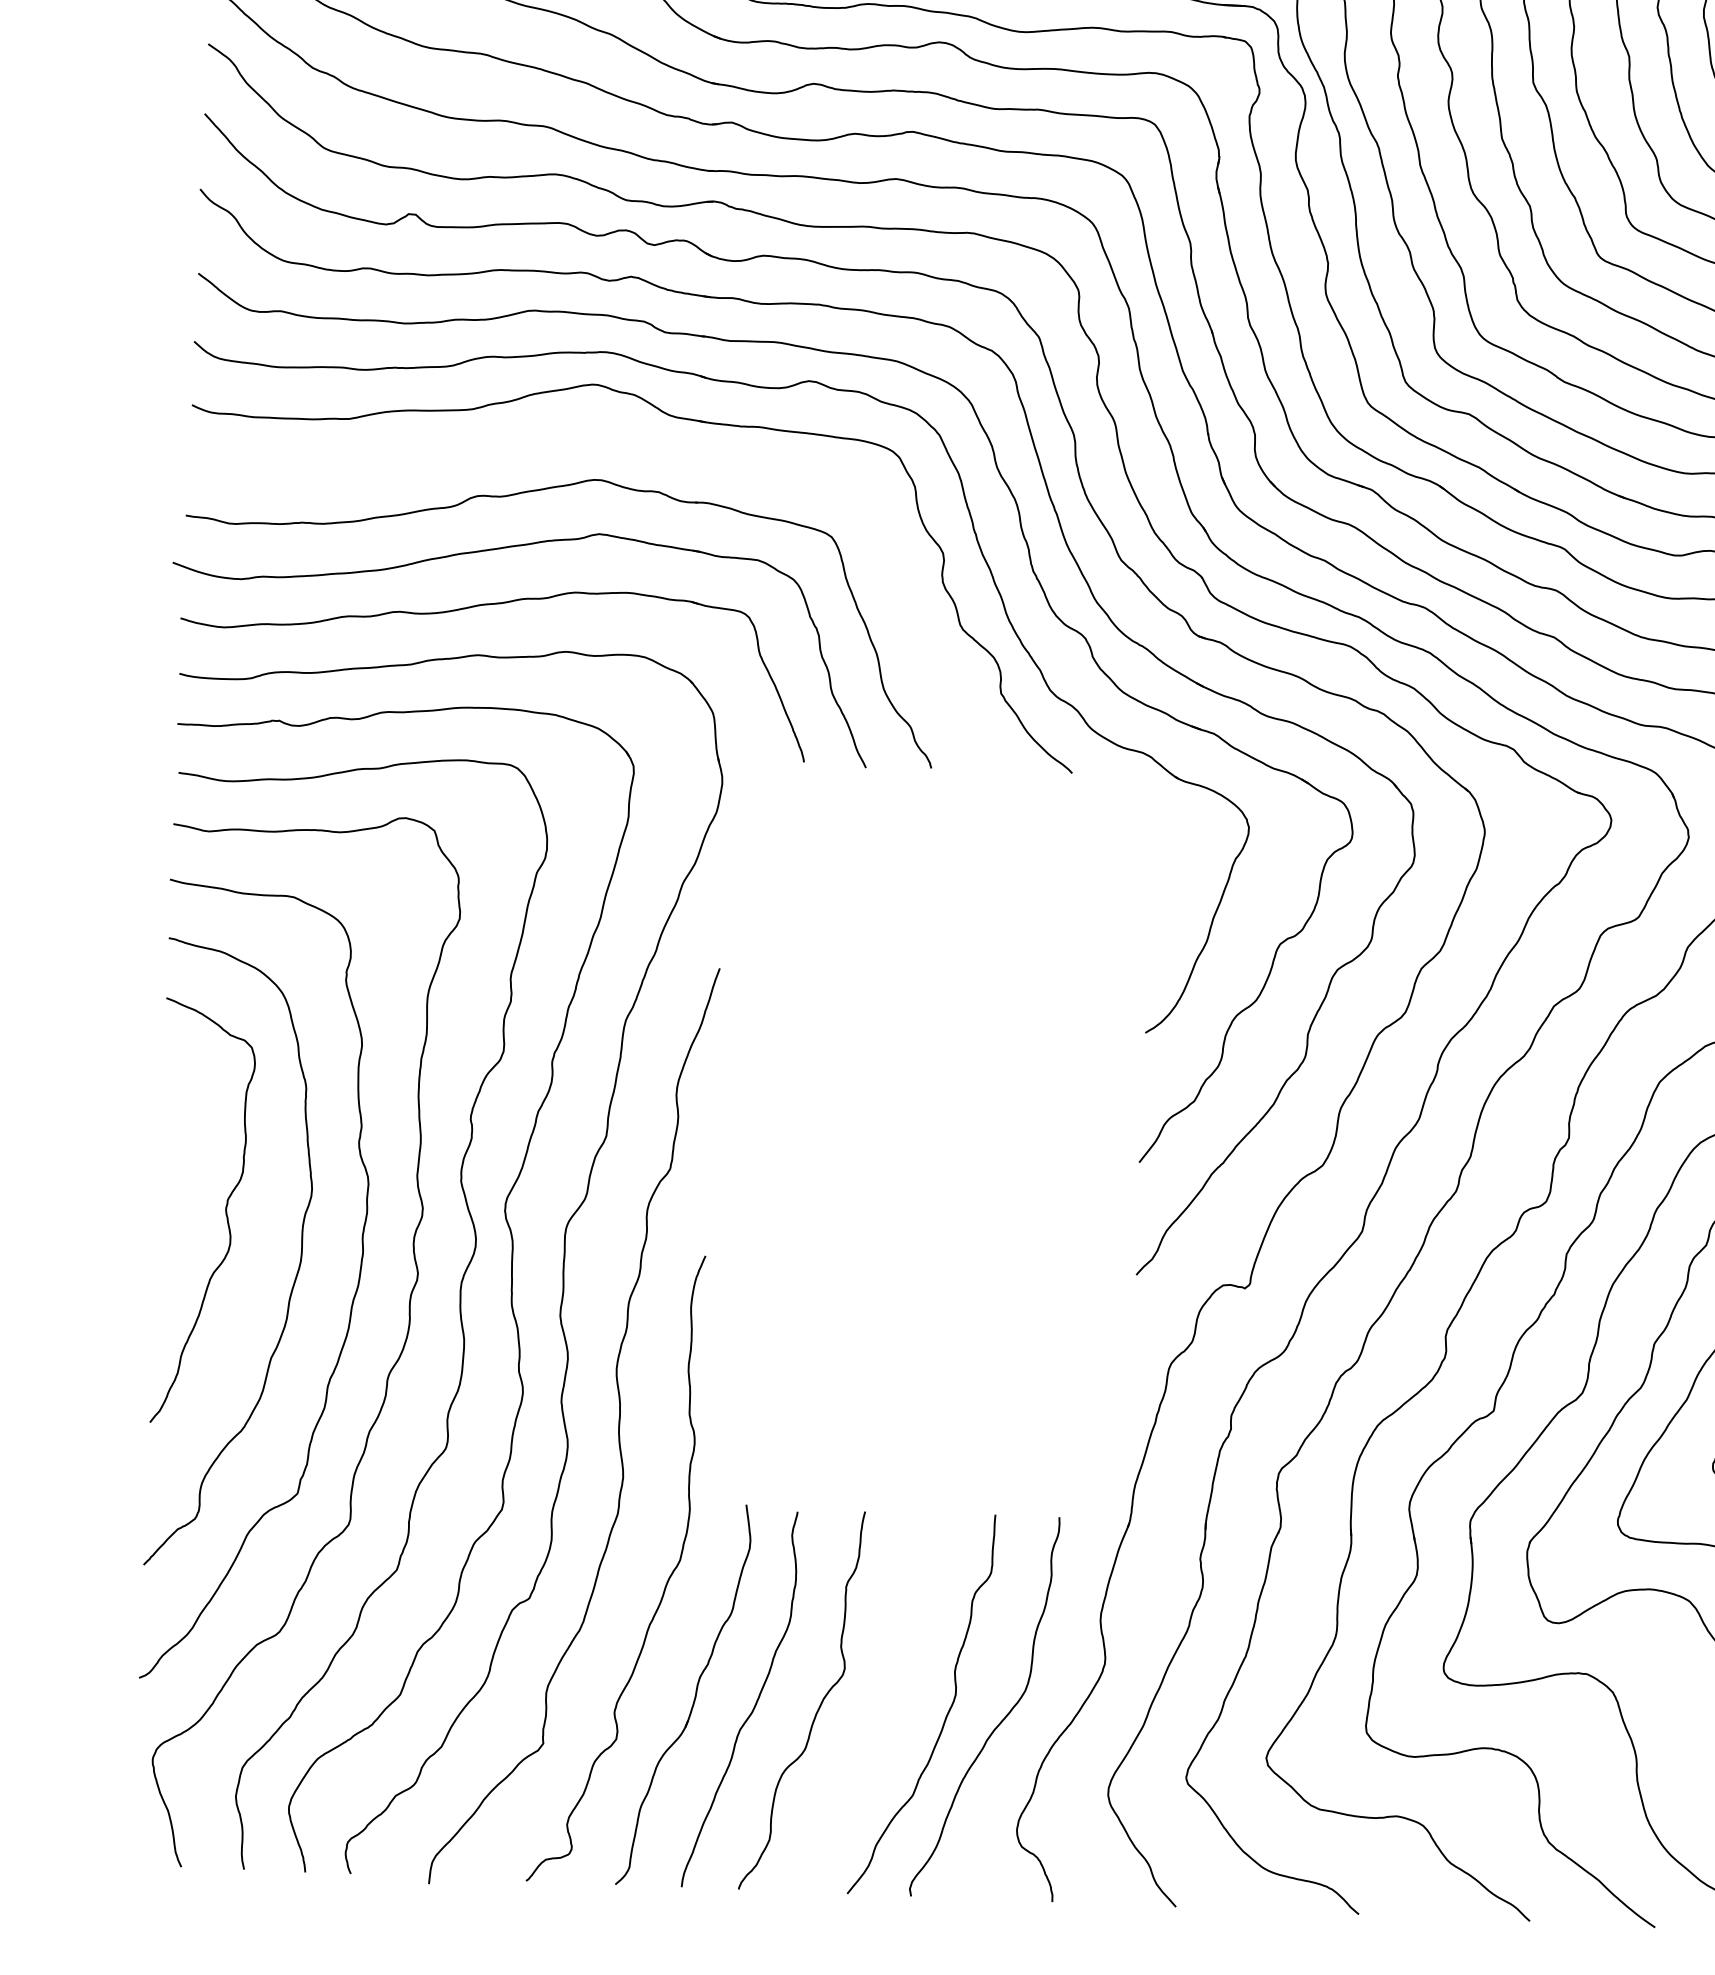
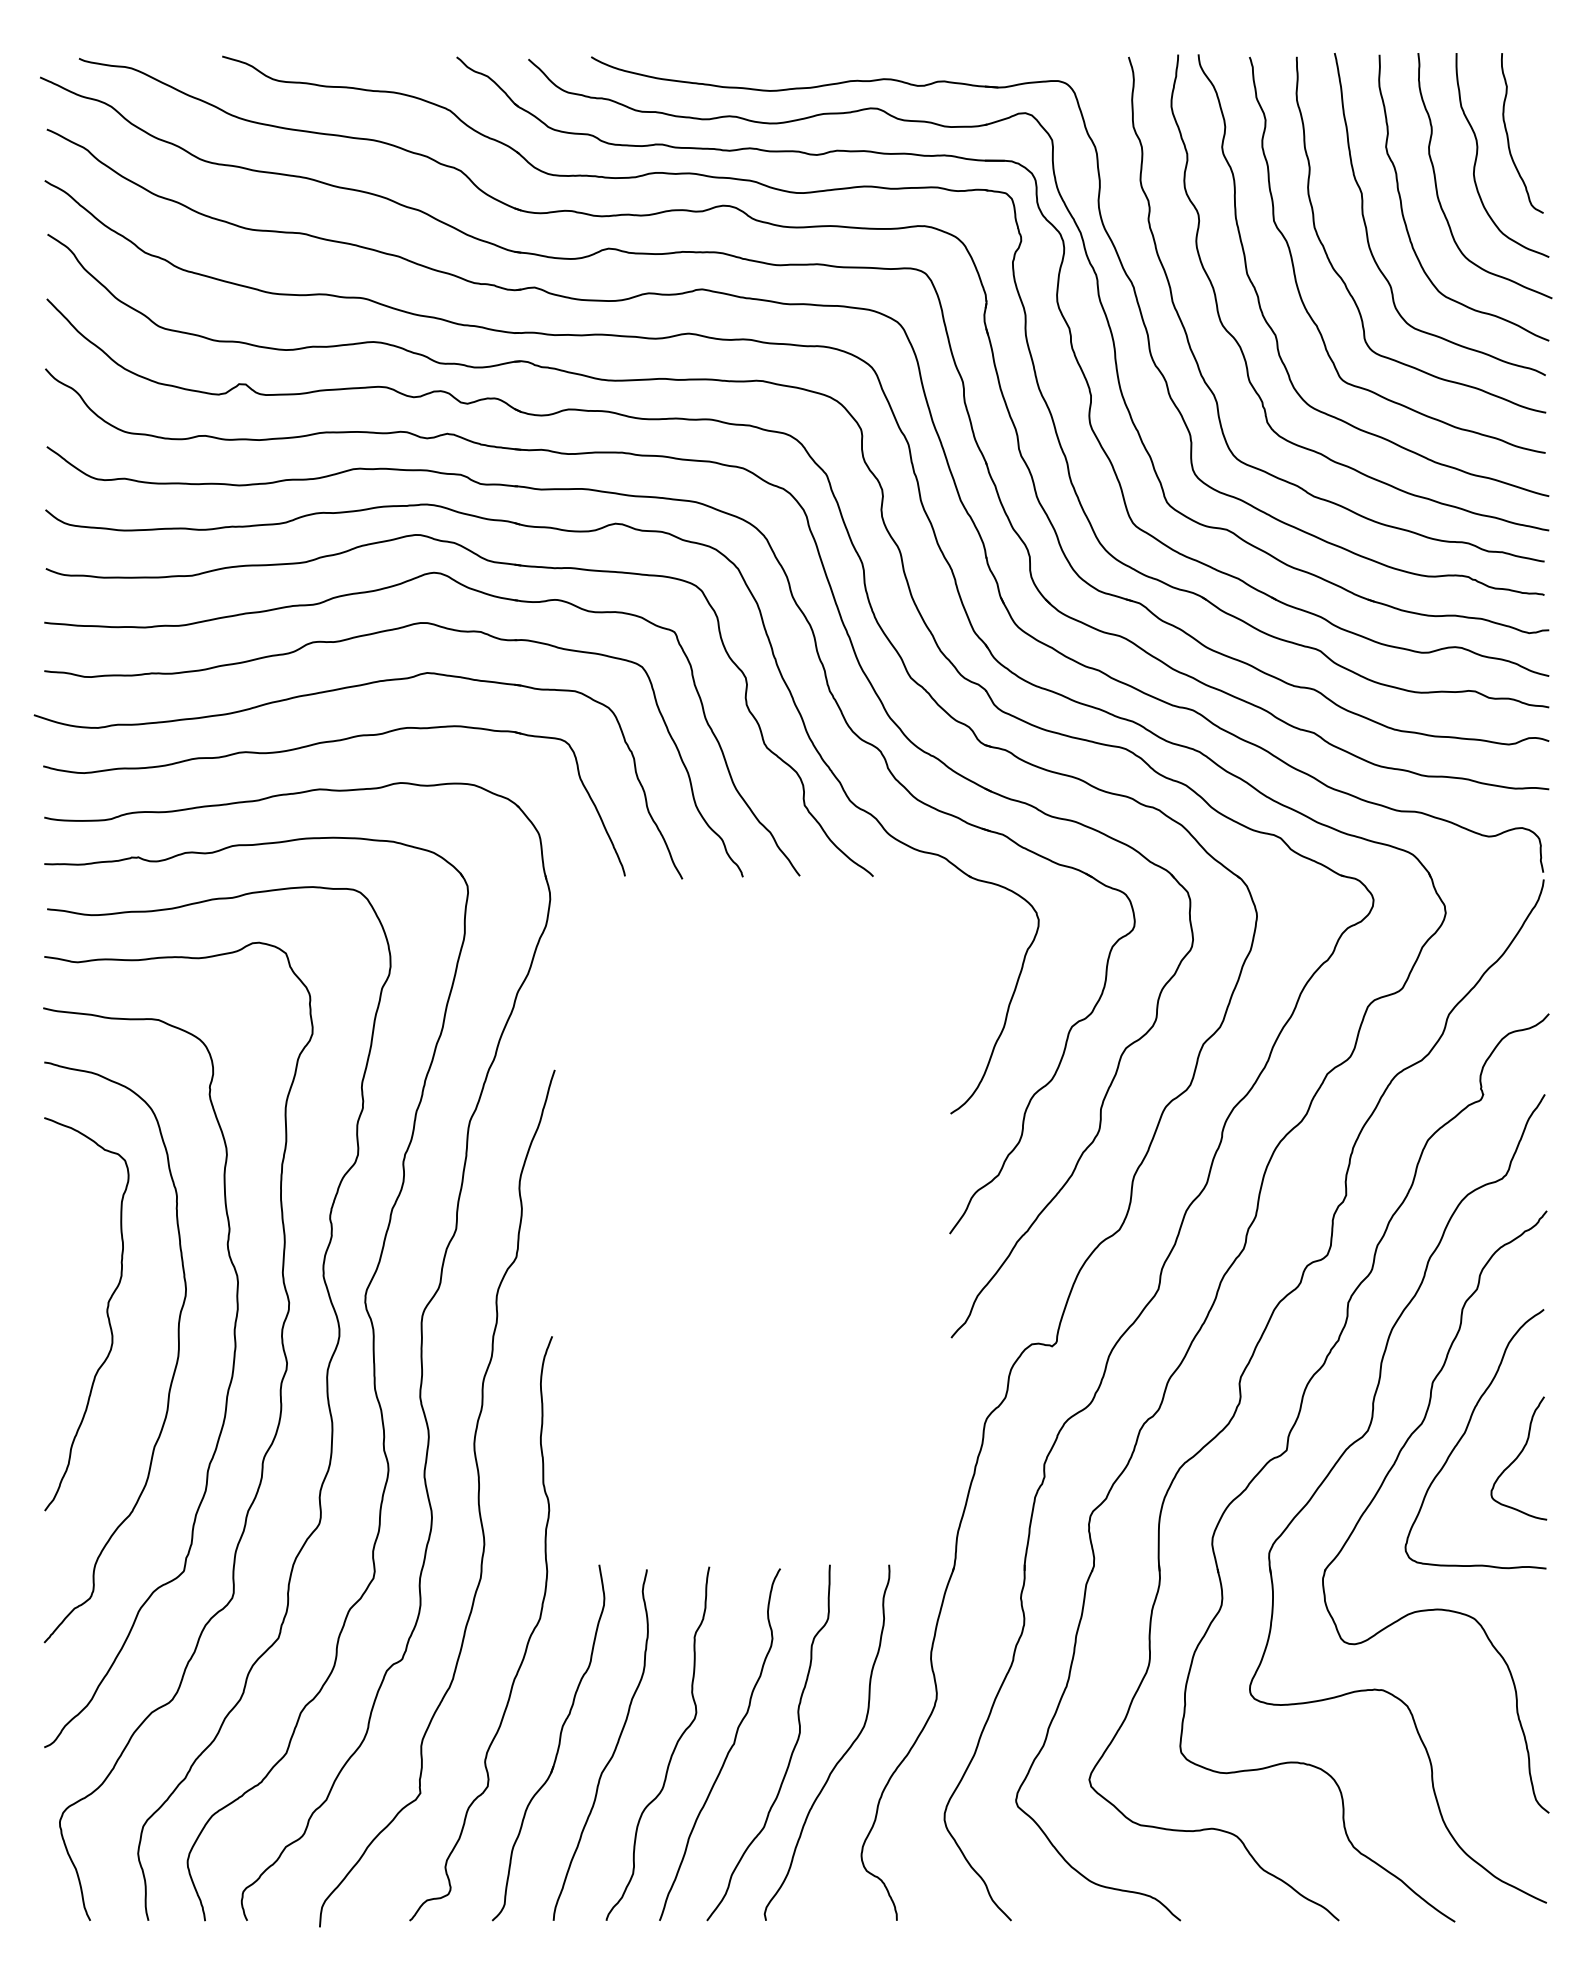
part: (553, 443) -> (381, 590), added
curve: (879, 1708) -> (729, 1748), added

